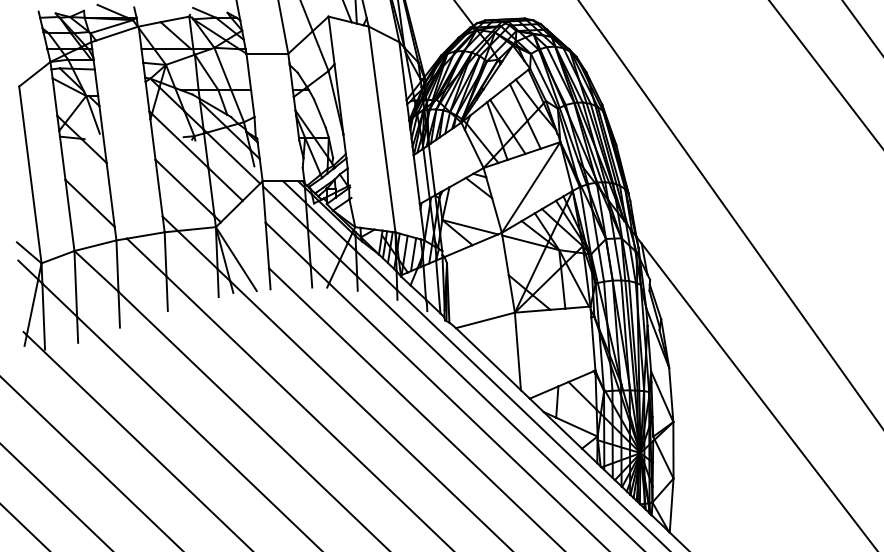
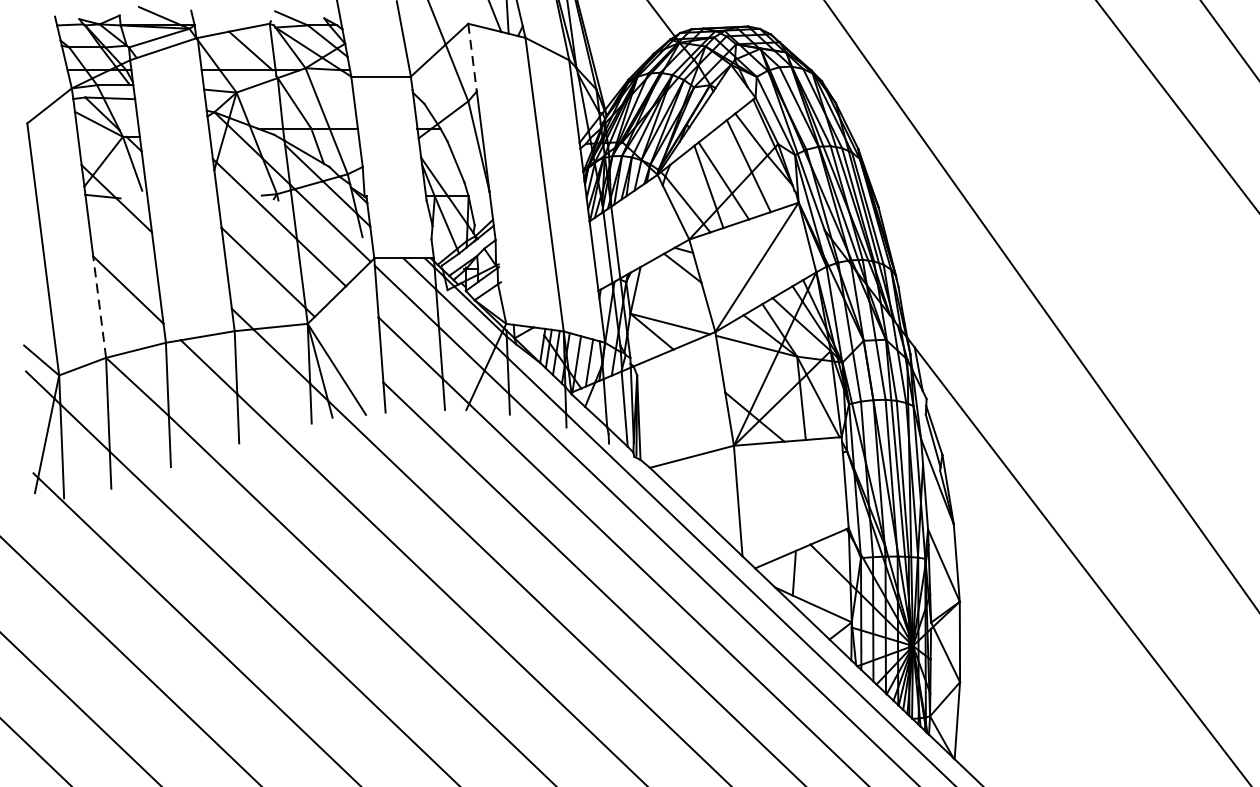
line: (331, 40) -> (472, 57), solid -> dashed
line: (69, 215) -> (99, 307), solid -> dashed

